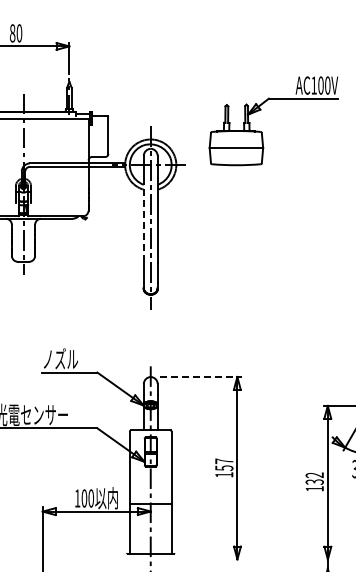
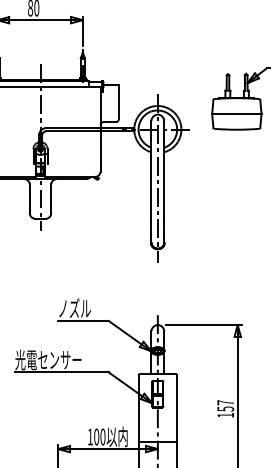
line: (143, 220) -> (151, 180), dashed -> solid
line: (200, 377) -> (203, 325), dashed -> solid

